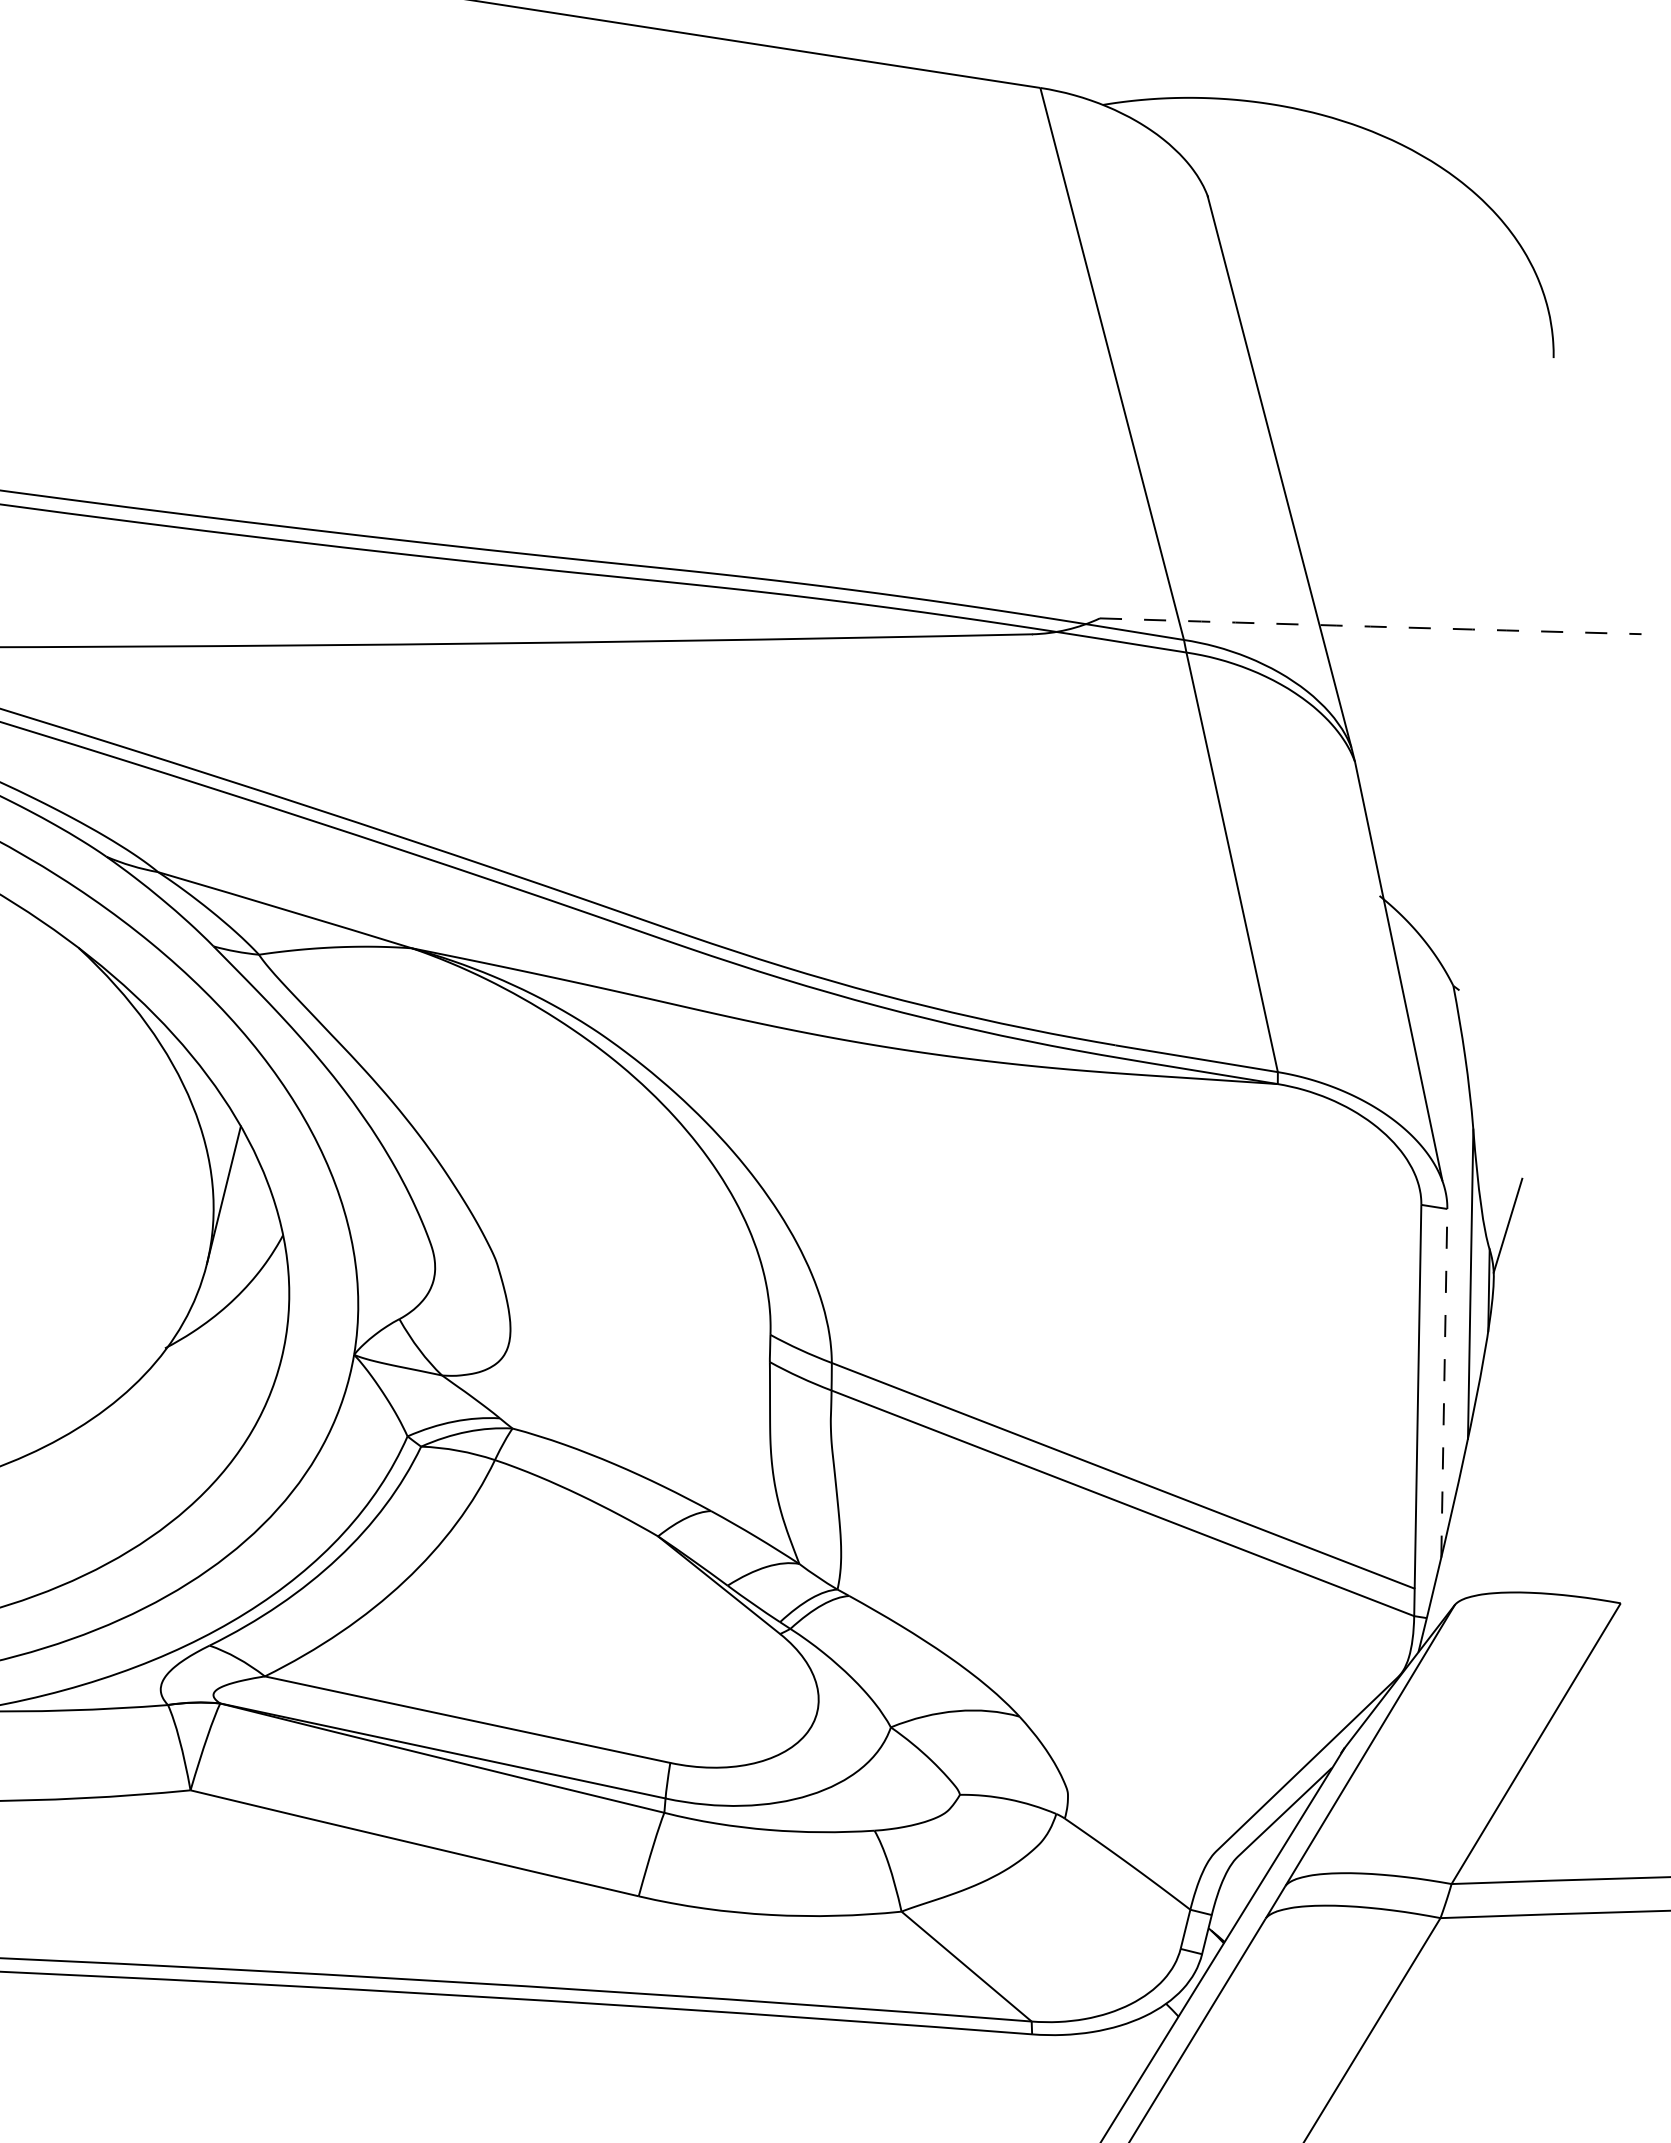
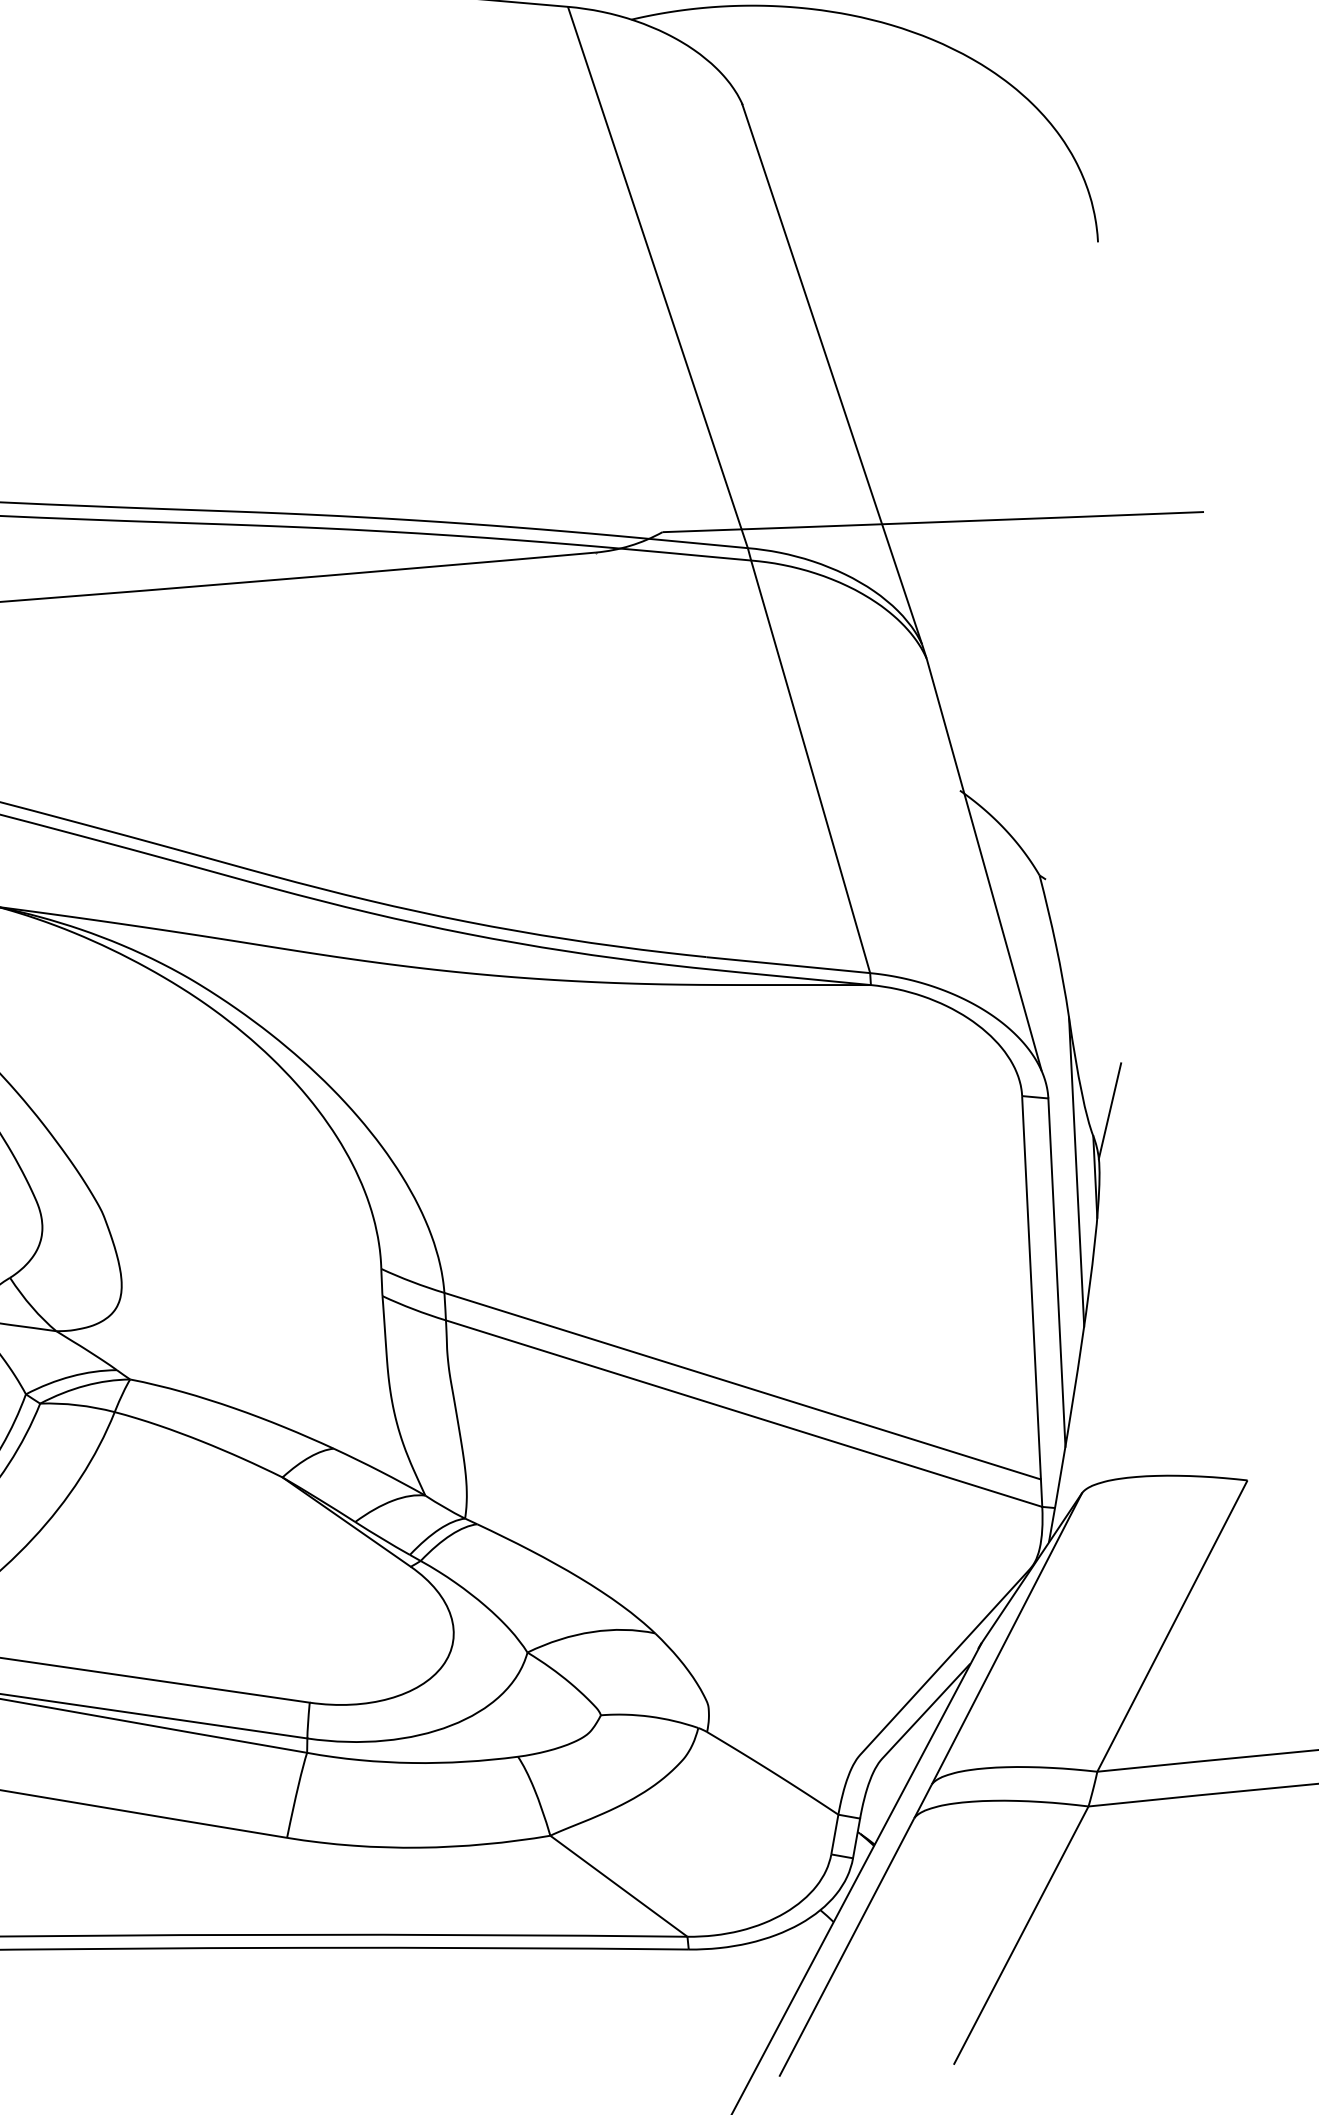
arc: (1370, 626) -> (933, 522), dashed -> solid
line: (1444, 1382) -> (1057, 1271), dashed -> solid

